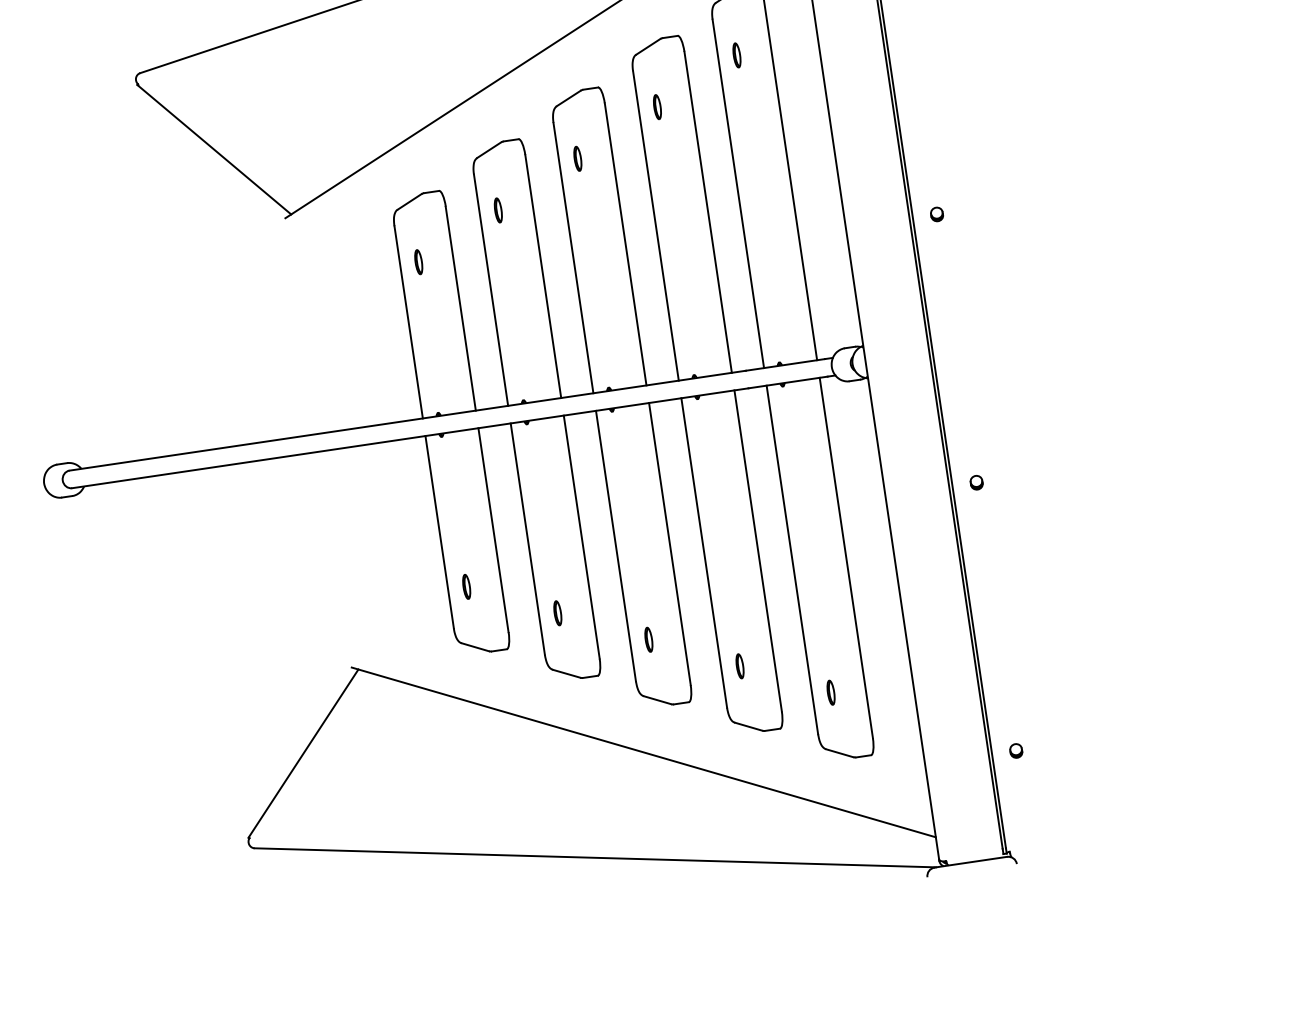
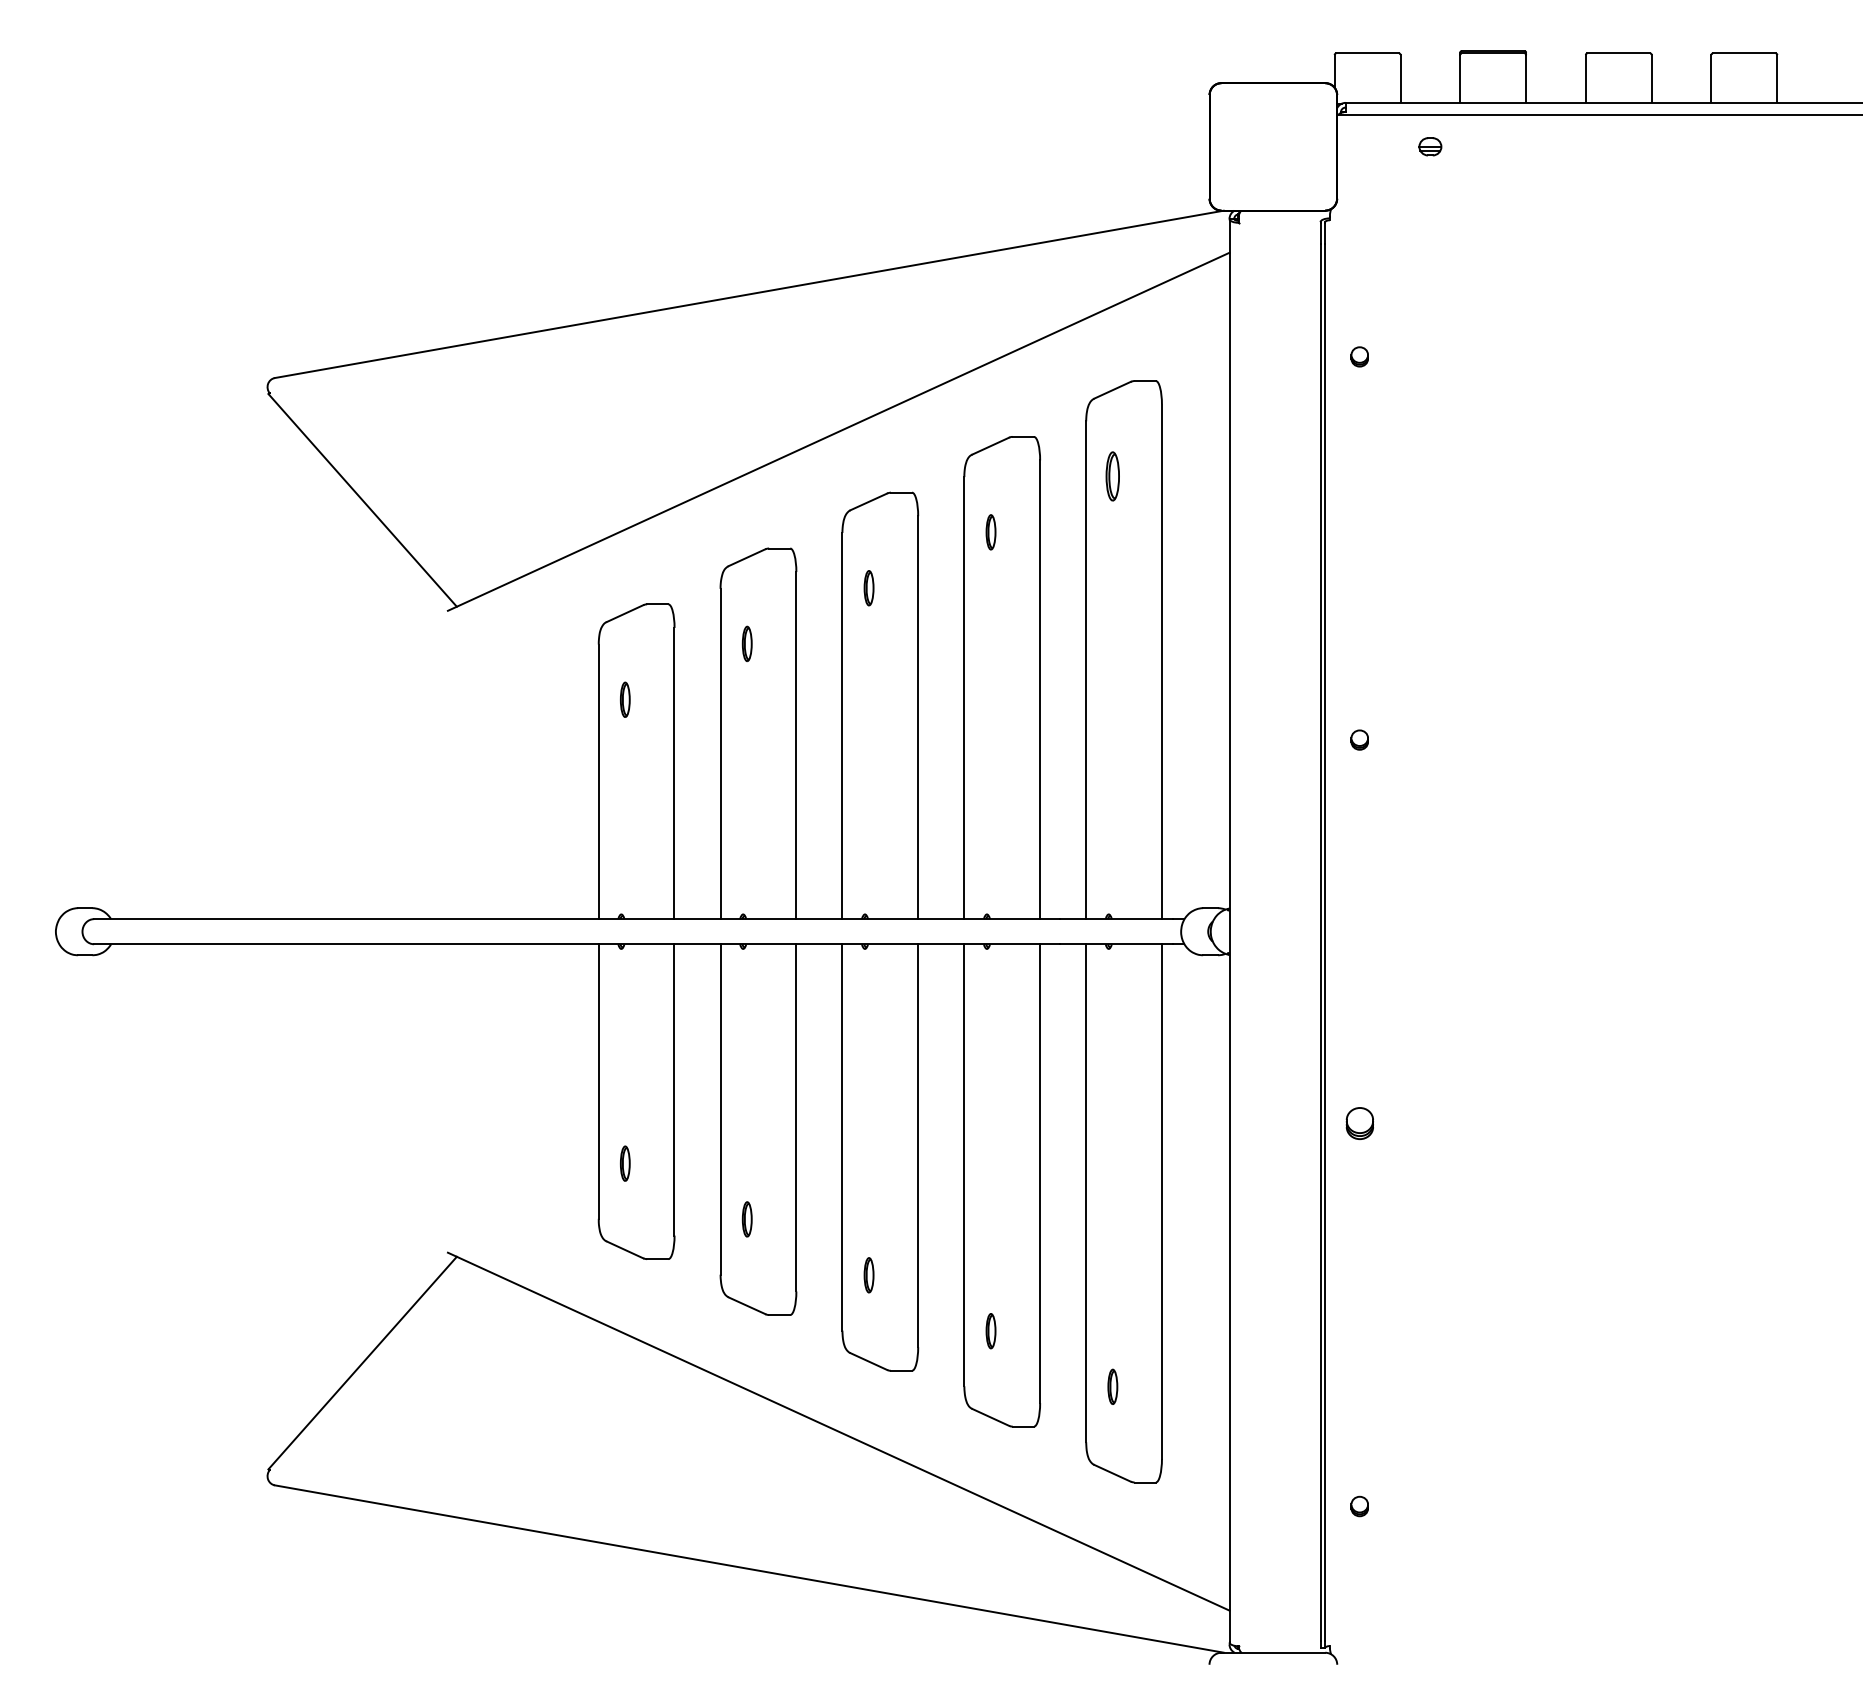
part: (736, 55) -> (1112, 476), size x1.4
part: (976, 482) -> (1359, 1122), size x1.6

